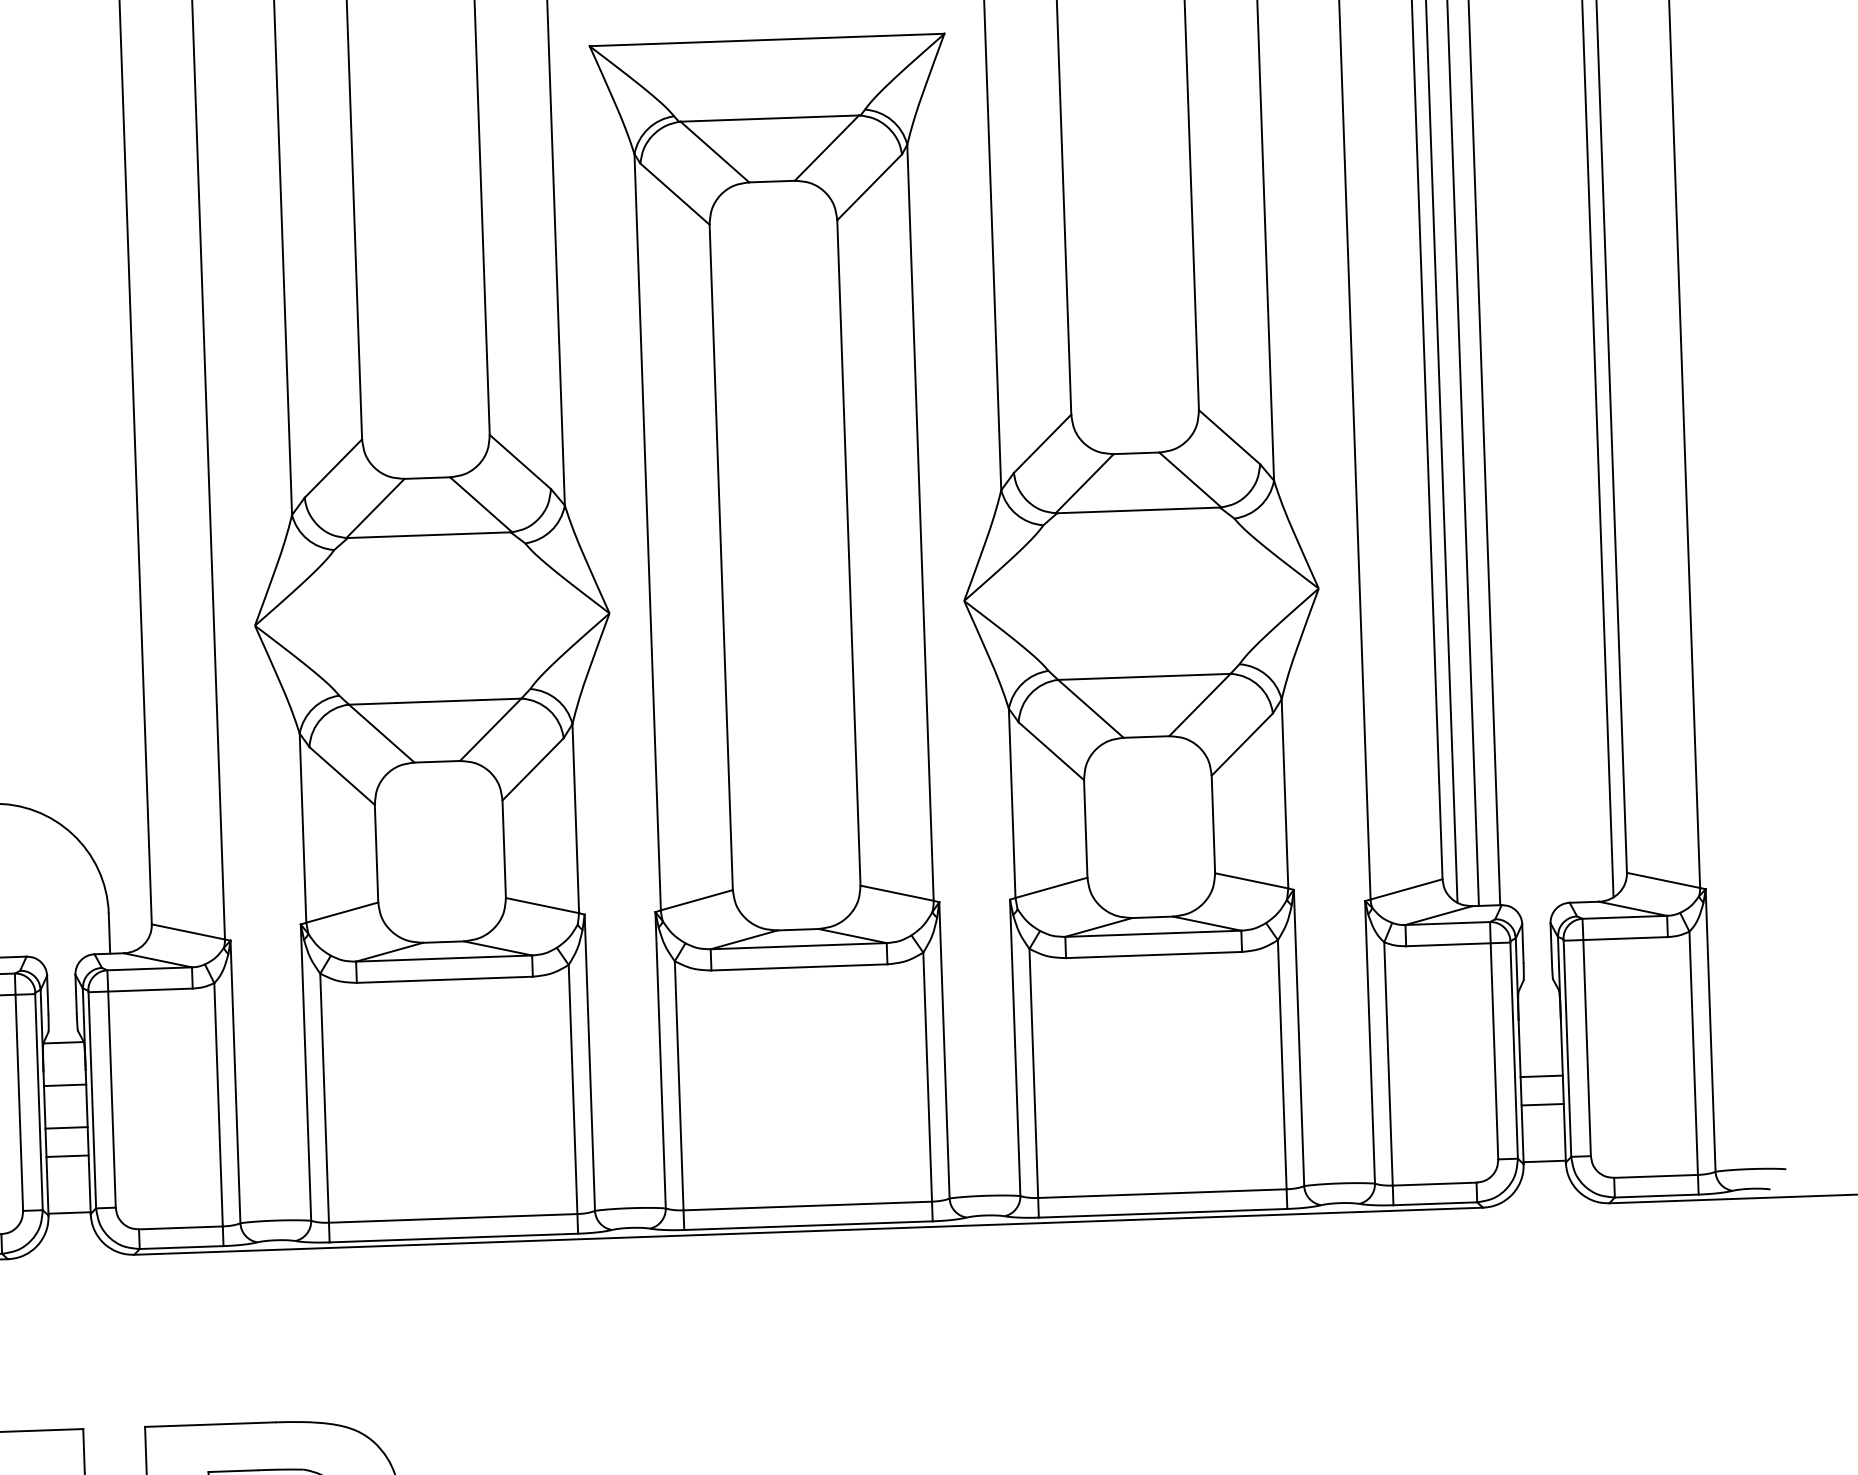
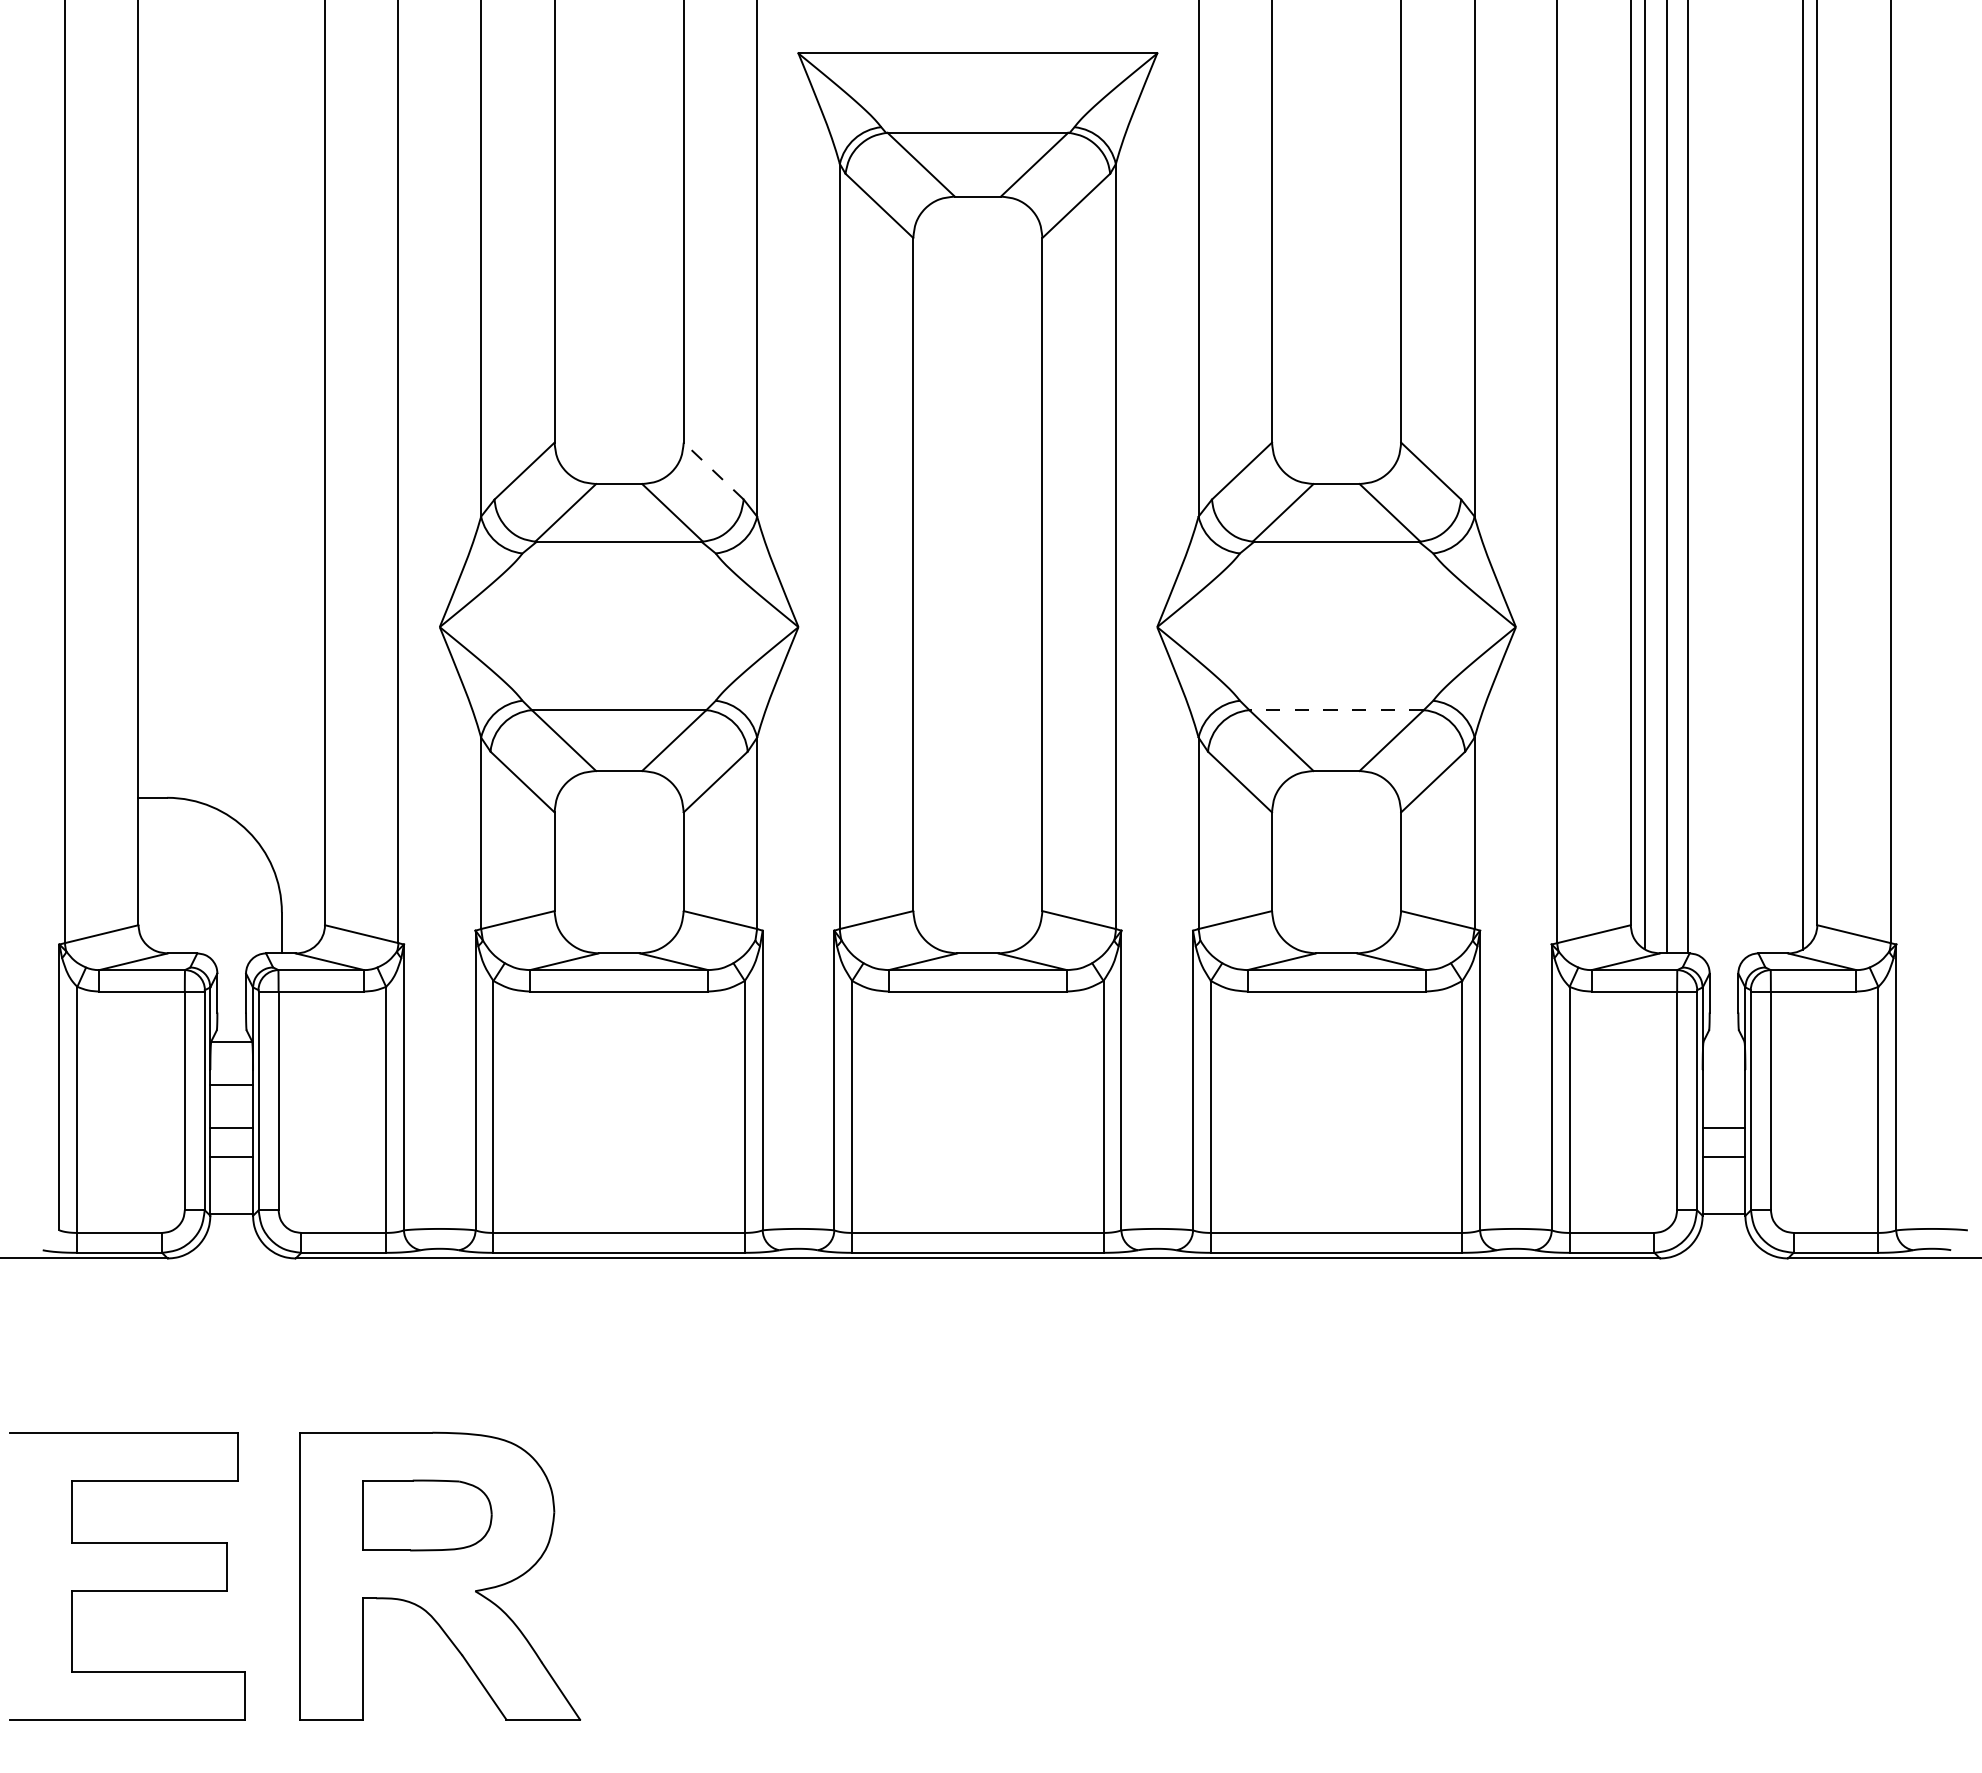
line: (520, 461) -> (713, 470), solid -> dashed
line: (1144, 677) -> (1336, 710), solid -> dashed

